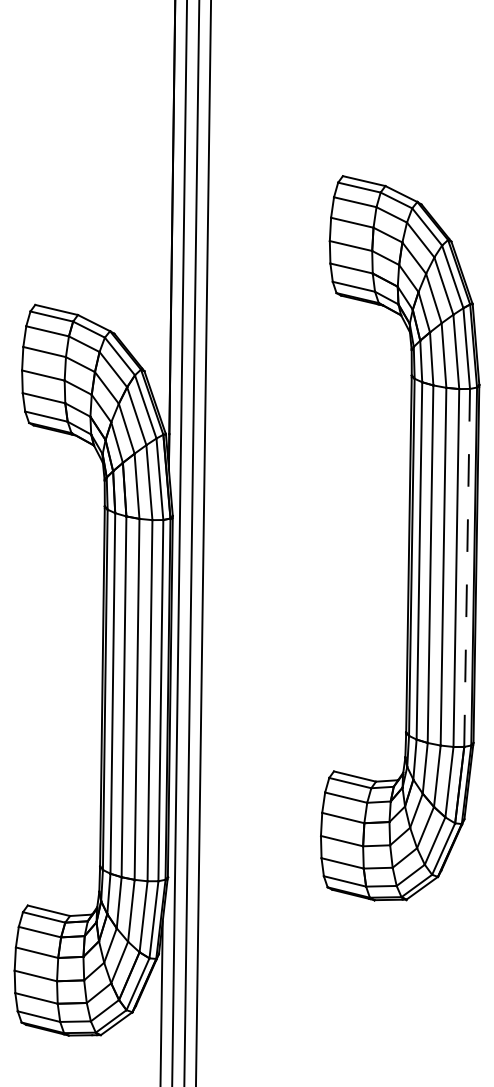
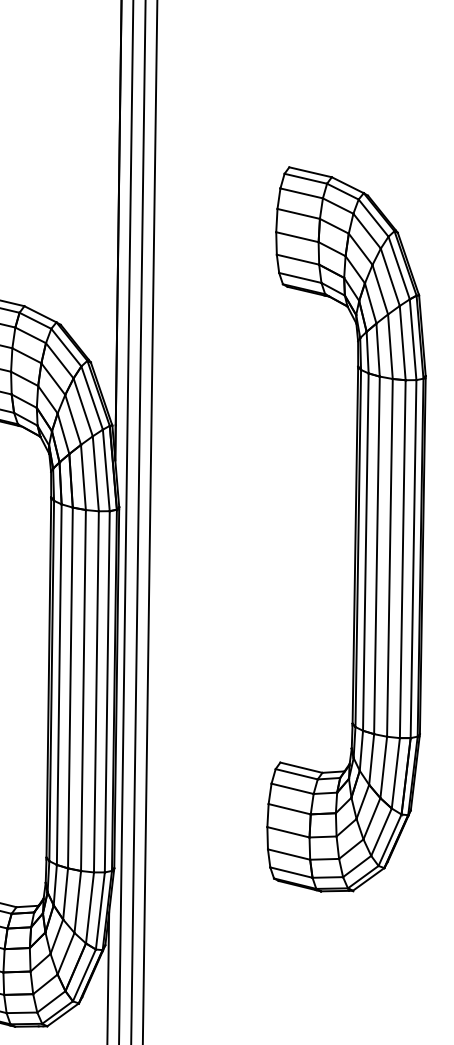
line: (467, 568) -> (413, 559), dashed -> solid

